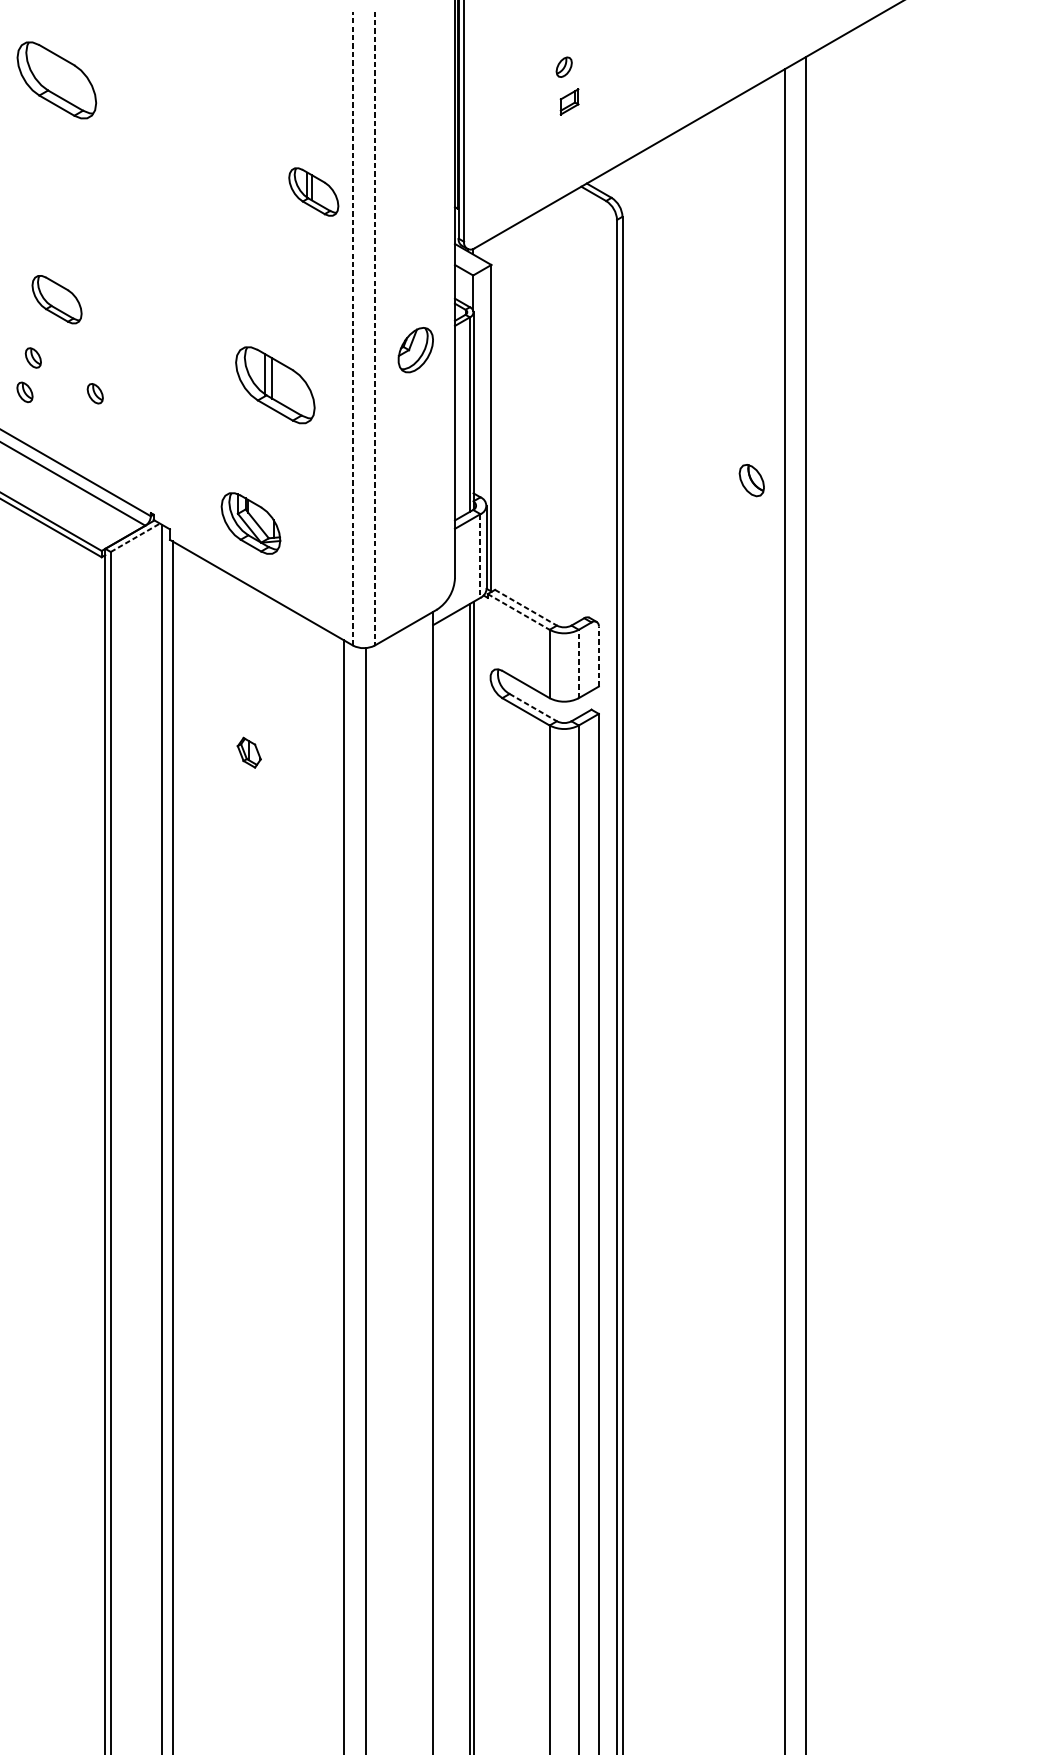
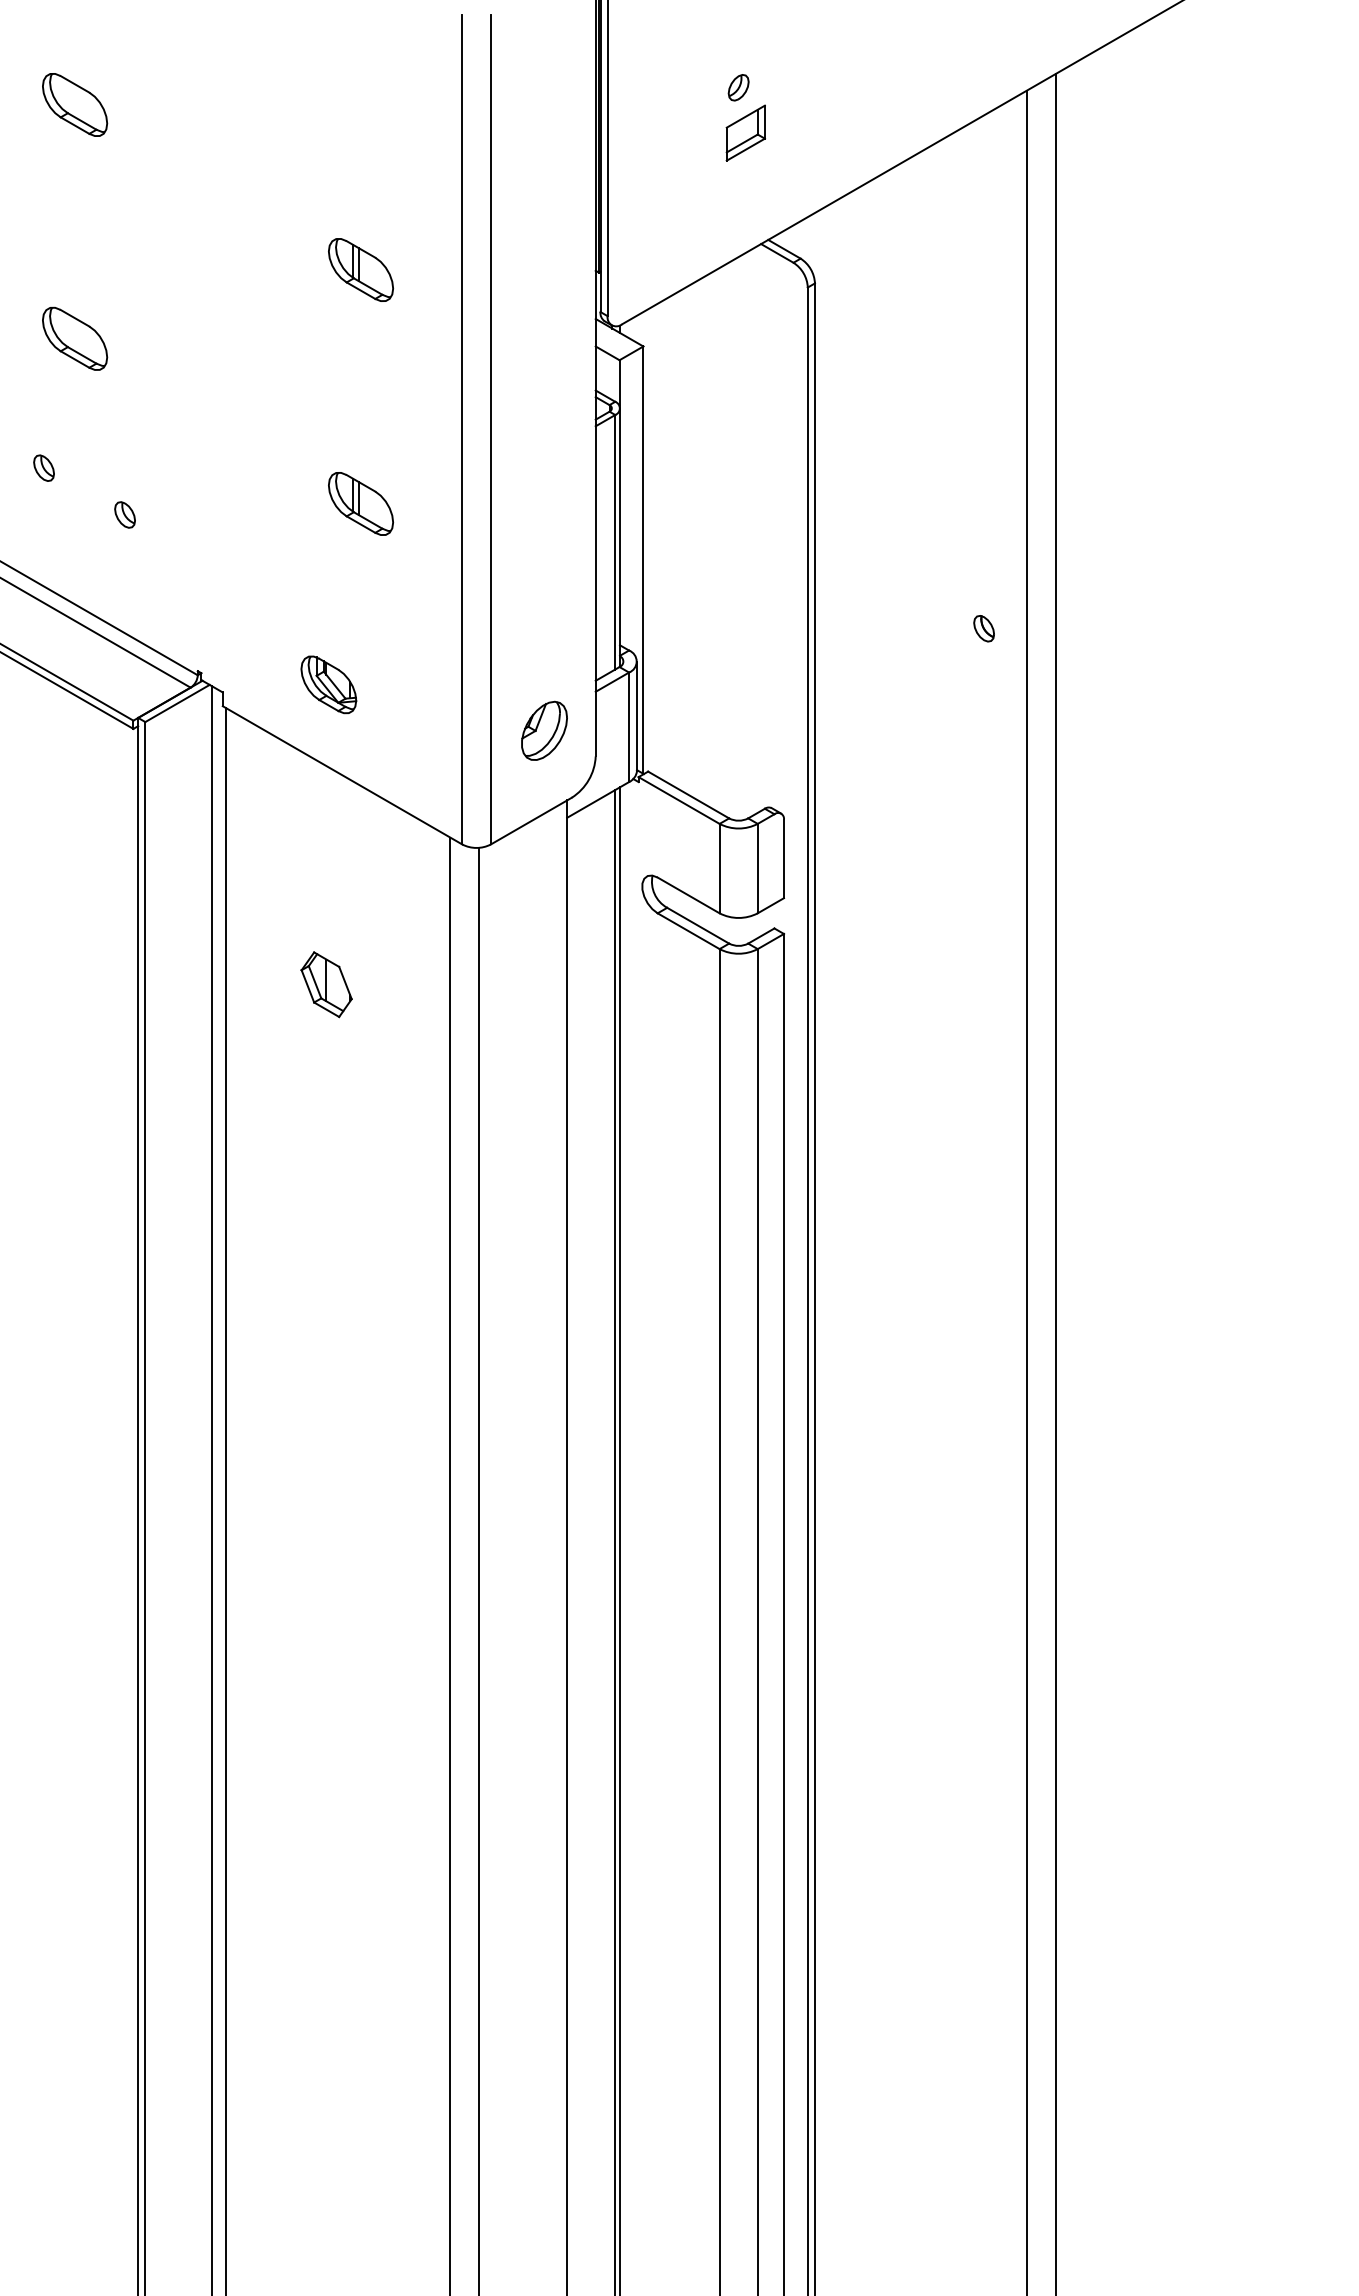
part: (57, 80) -> (75, 104), size x0.62
part: (569, 101) -> (745, 132), size x1.67
part: (314, 191) -> (361, 269), moved
part: (57, 299) -> (75, 338), moved
line: (353, 328) -> (462, 429), dashed -> solid
line: (374, 328) -> (490, 429), dashed -> solid
part: (415, 349) -> (544, 730), moved
part: (275, 384) -> (361, 503), size x0.62
part: (24, 391) -> (32, 512), removed
part: (751, 480) -> (983, 628), size x0.62
part: (250, 523) -> (328, 684), size x0.71
line: (135, 537) -> (177, 703), dashed -> solid
line: (480, 556) -> (629, 727), dashed -> solid
line: (525, 608) -> (688, 795), dashed -> solid
line: (519, 611) -> (679, 800), dashed -> solid
line: (598, 656) -> (783, 858), dashed -> solid
line: (578, 663) -> (757, 868), dashed -> solid
line: (533, 707) -> (698, 925), dashed -> solid
part: (249, 752) -> (326, 984), size x1.67

